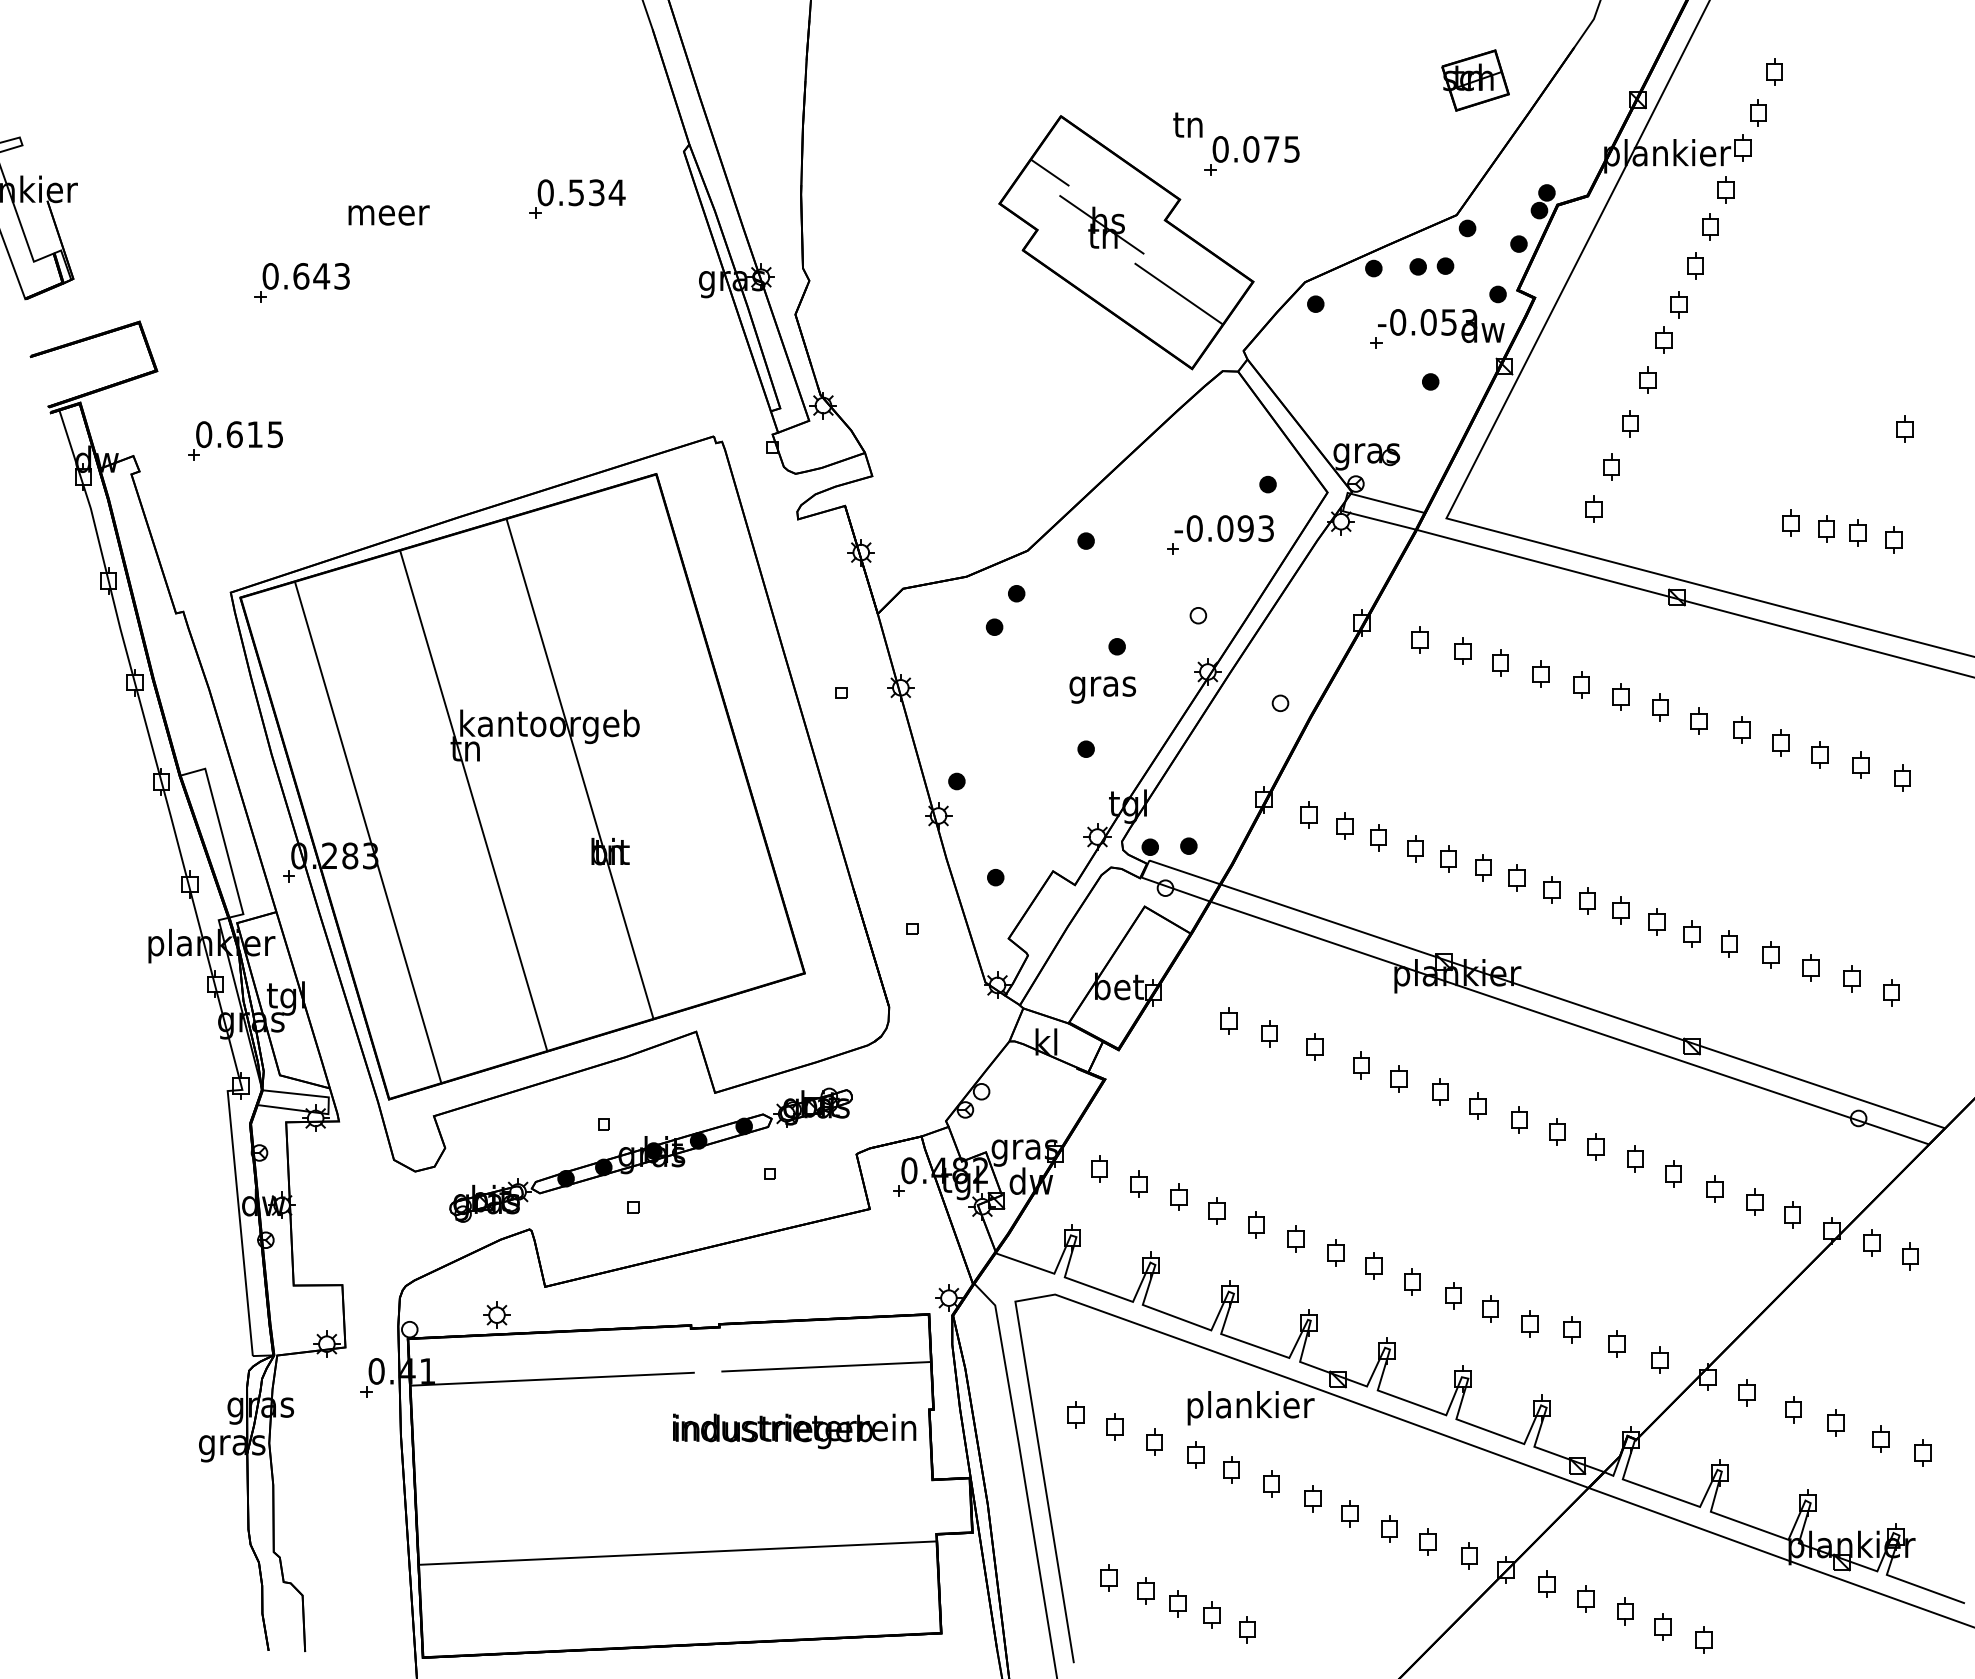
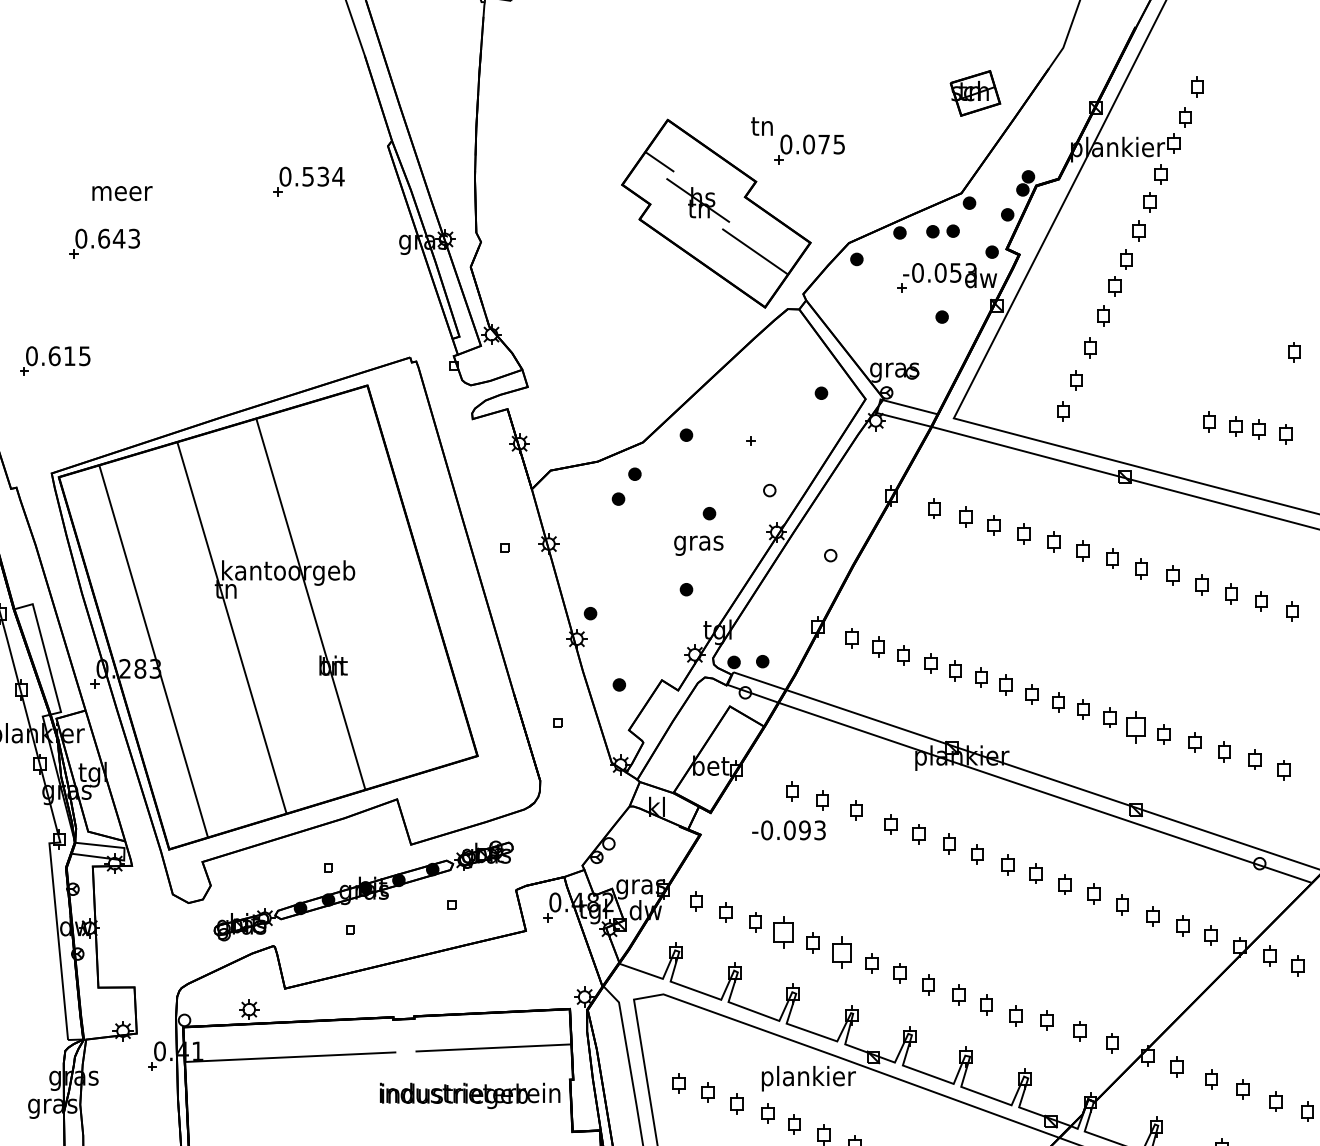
text: (388, 215) -> (122, 193), moved
text: (1223, 528) -> (788, 830), moved
part: (1691, 933) -> (1135, 726), size x1.6
part: (1216, 1210) -> (783, 931), size x1.6
part: (1295, 1238) -> (841, 952), size x1.6

